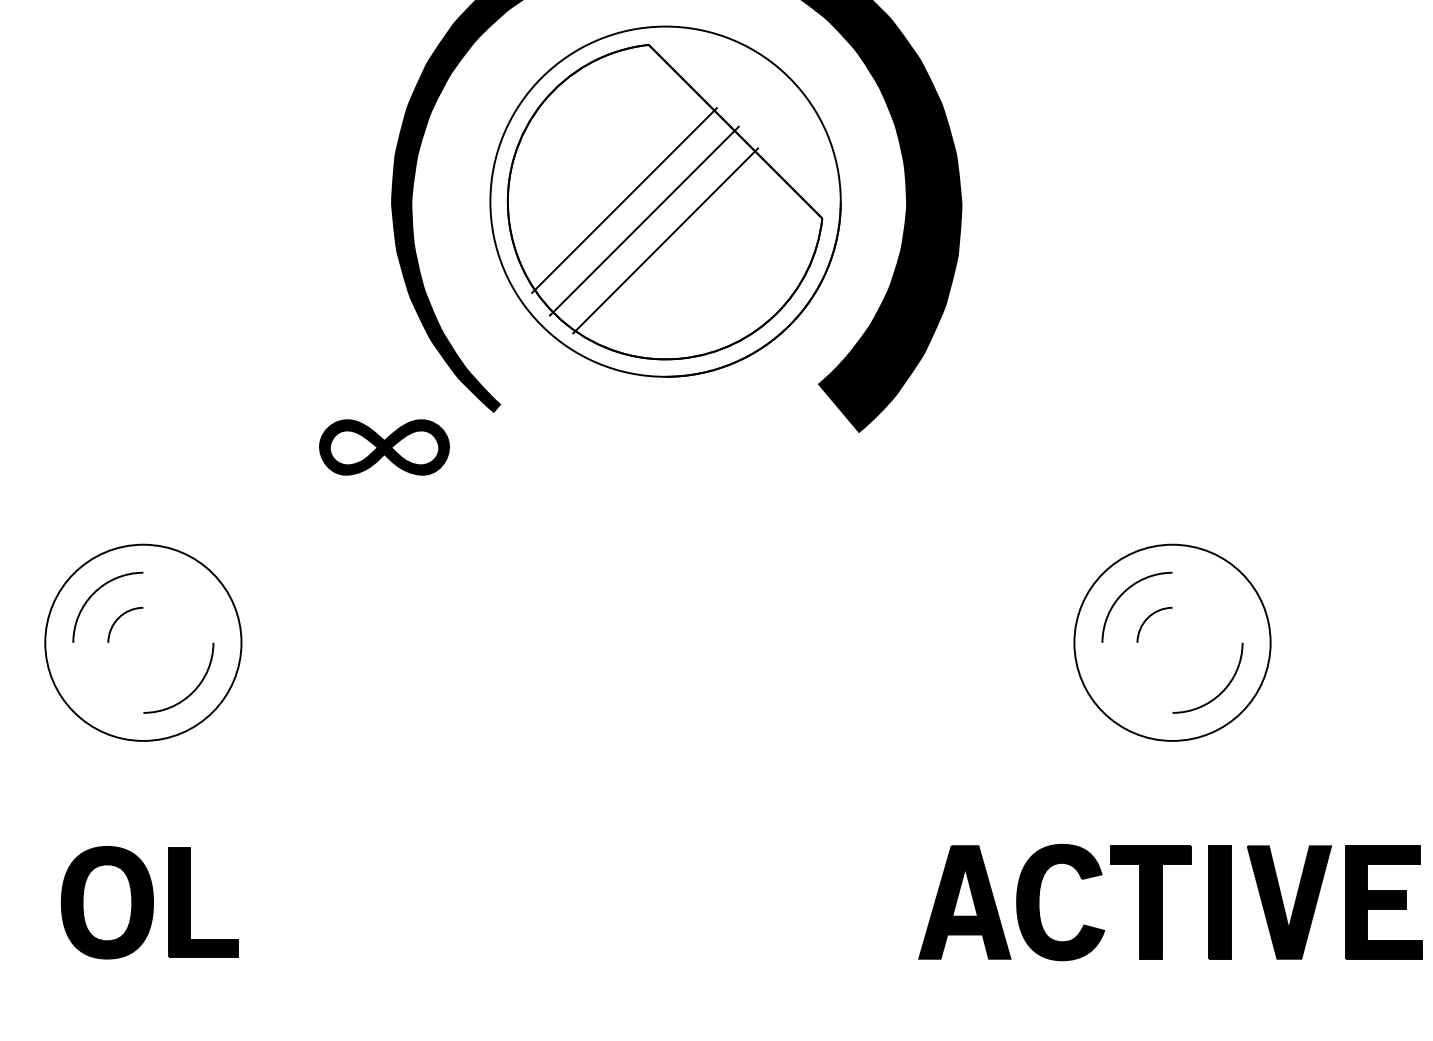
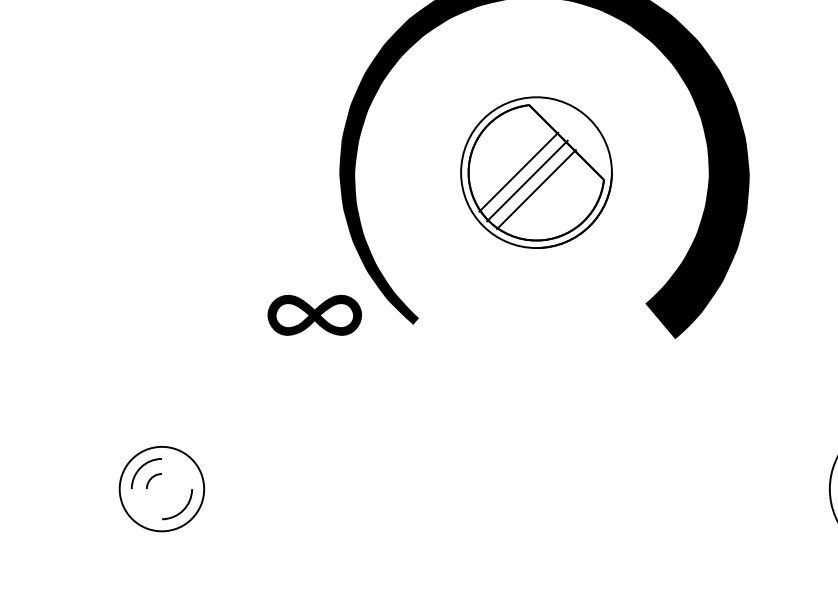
part: (665, 201) -> (536, 172), size x0.6
part: (384, 447) -> (314, 315), moved
part: (143, 642) -> (161, 488), size x0.6

